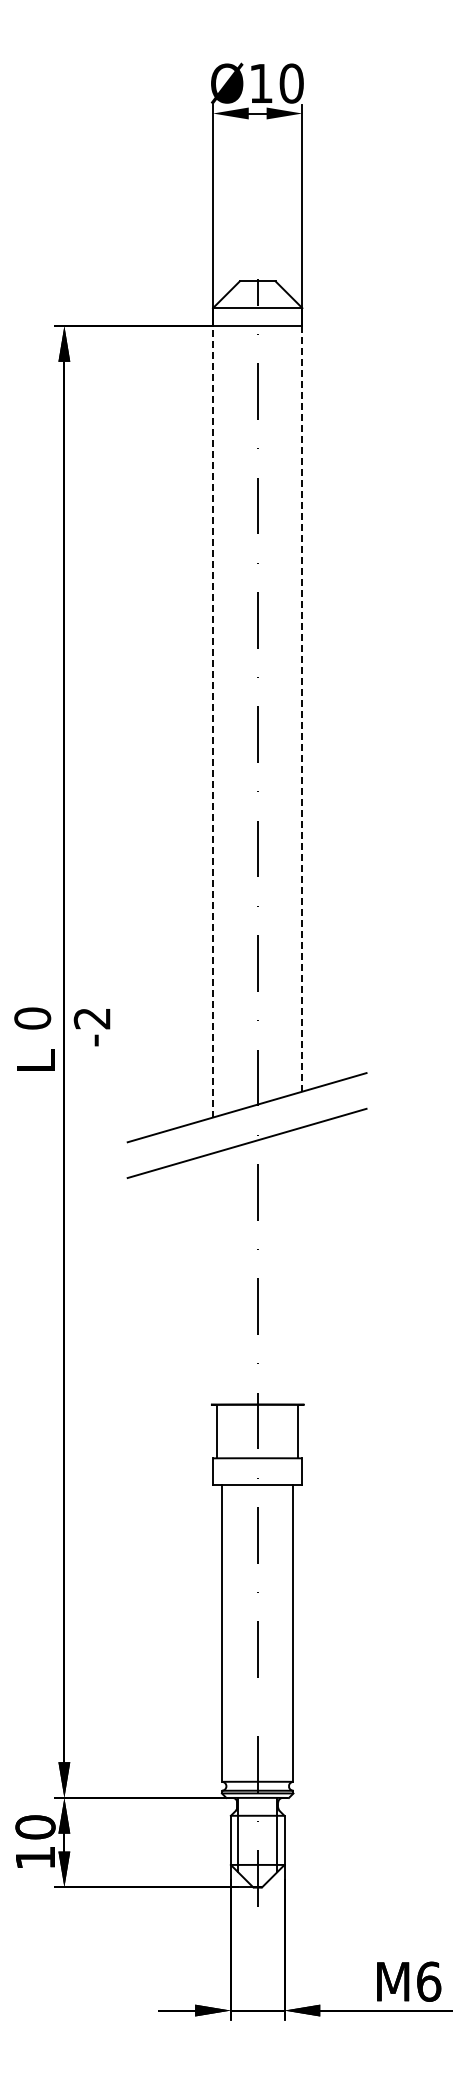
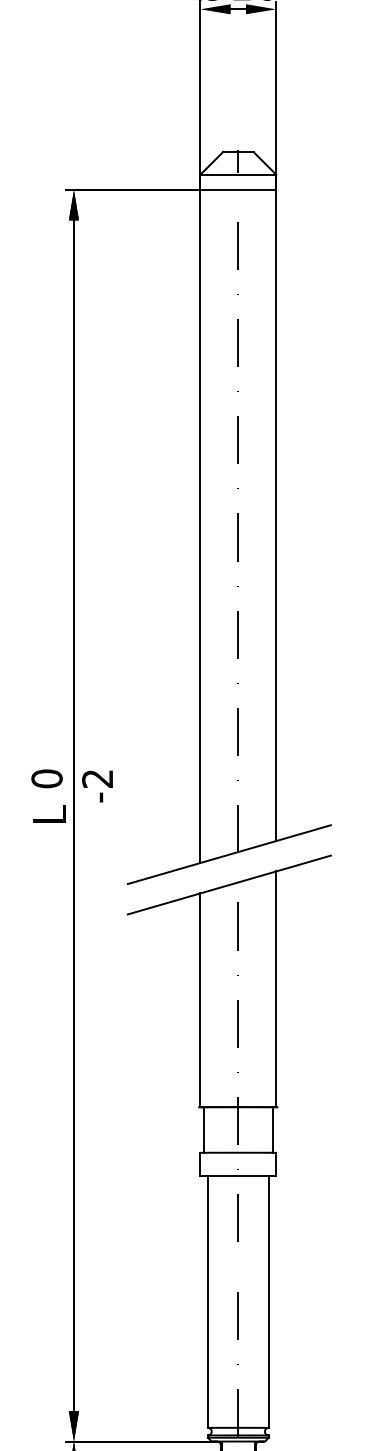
line: (302, 708) -> (276, 515), dashed -> solid
line: (213, 721) -> (200, 526), dashed -> solid
line: (302, 1265) -> (276, 988), added
line: (213, 1278) -> (200, 999), added

